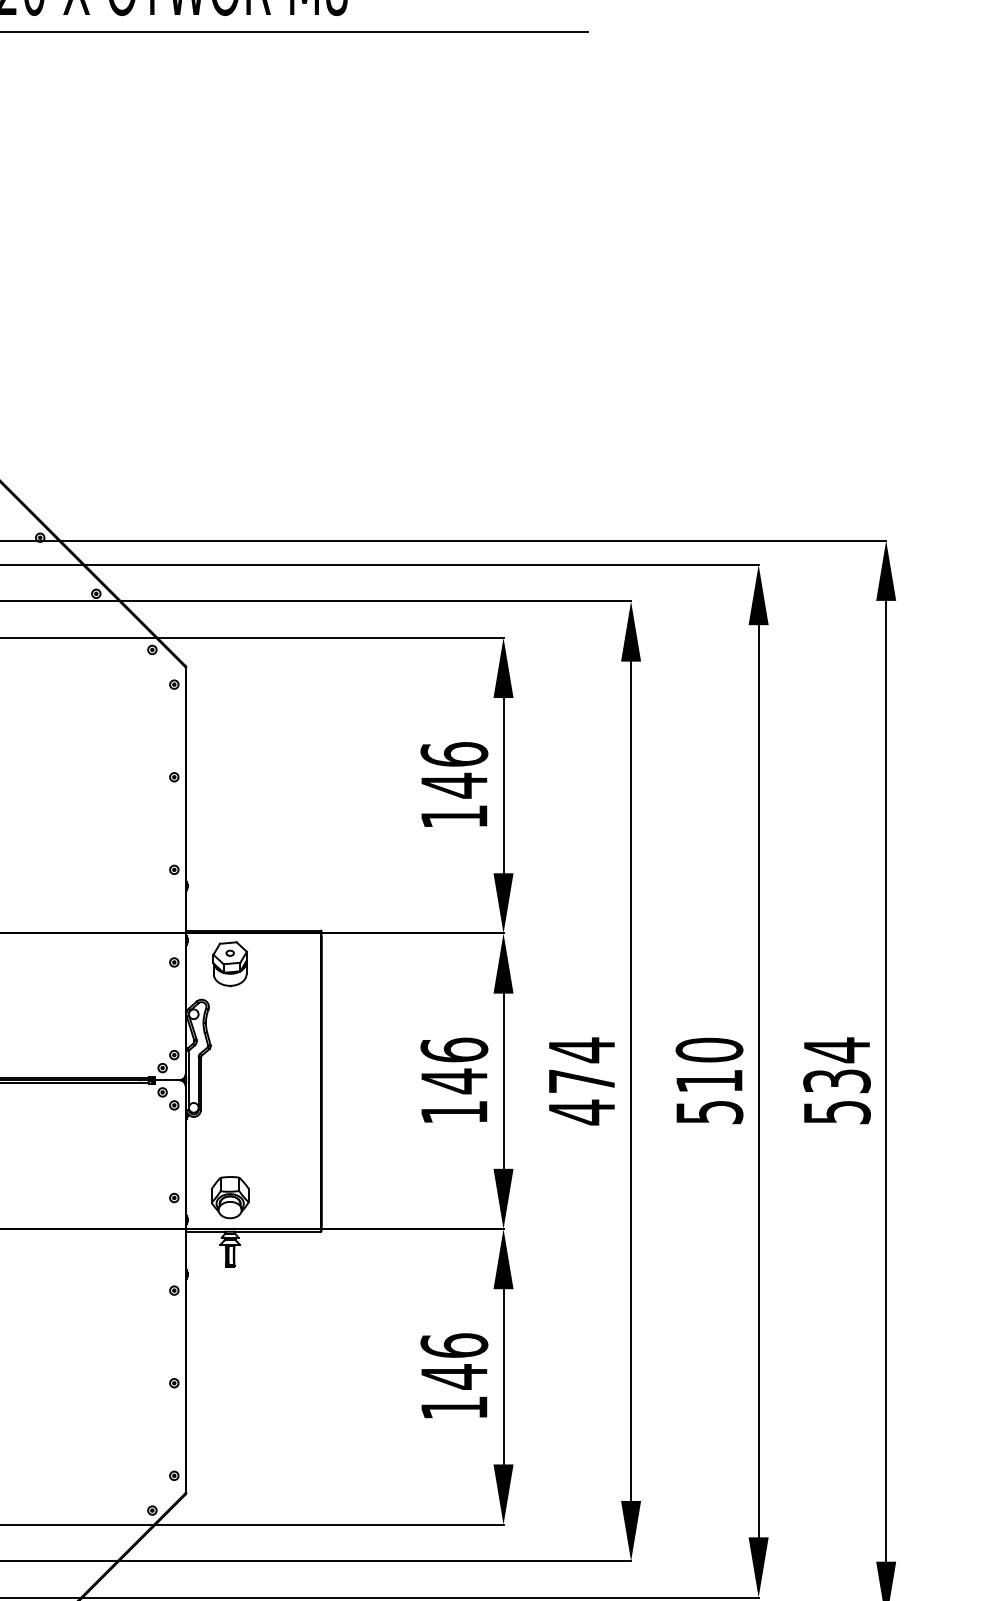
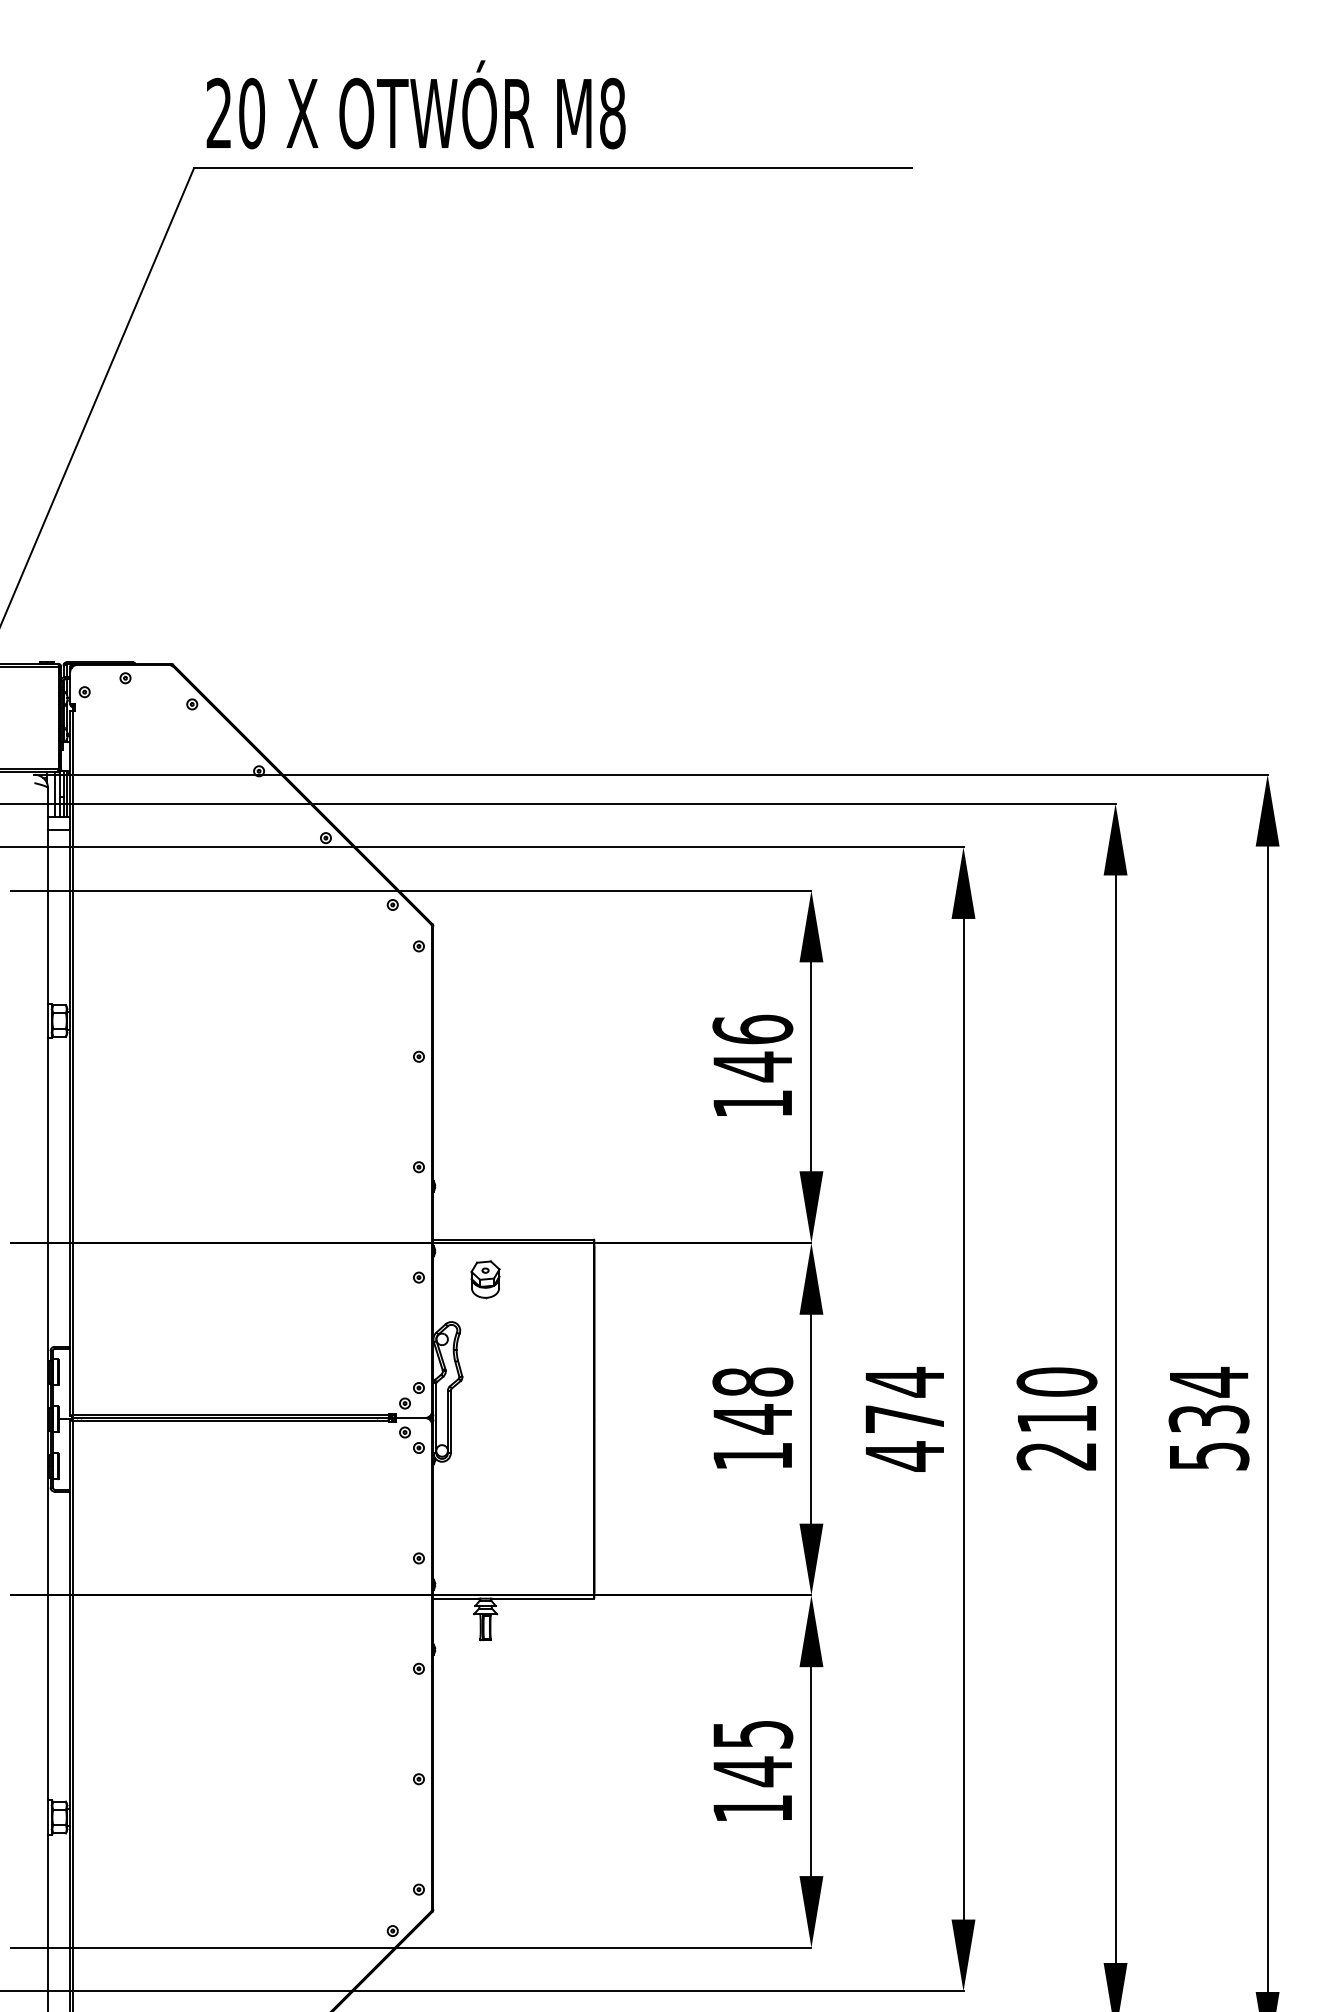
part: (230, 964) -> (485, 1279), size x0.7
text: (454, 1049) -> (752, 1381), 146 -> 148
text: (709, 1112) -> (1056, 1456), 510 -> 210
part: (230, 1197) -> (485, 1557), removed
text: (454, 1344) -> (752, 1733), 146 -> 145

